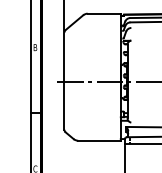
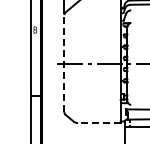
line: (64, 80) -> (64, 62), solid -> dashed
line: (99, 140) -> (99, 122), solid -> dashed

